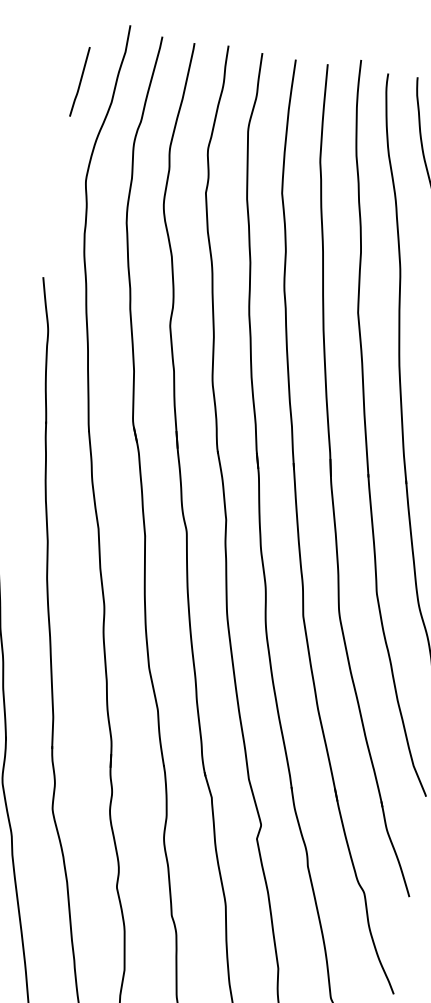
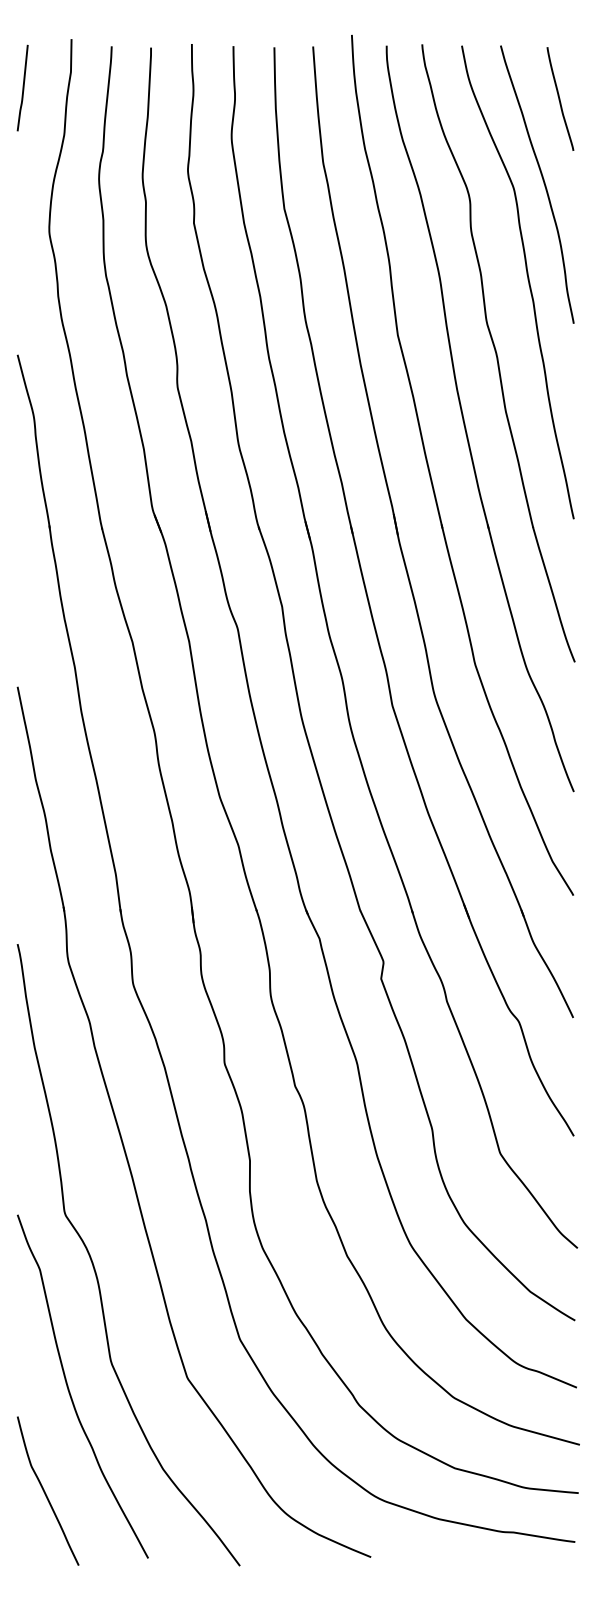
curve: (79, 81) -> (22, 87), moved

